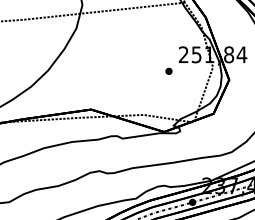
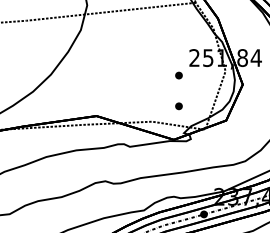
part: (168, 99) -> (178, 105), added

